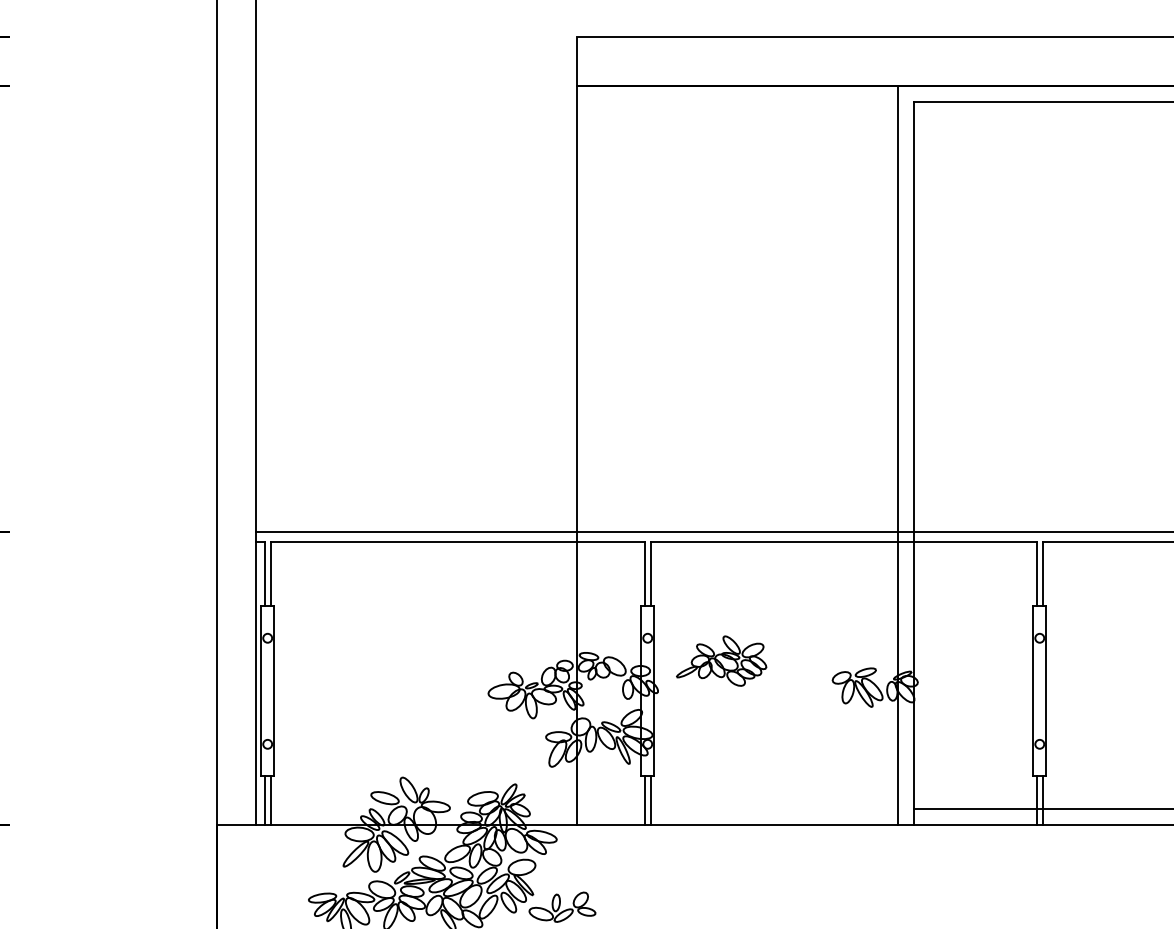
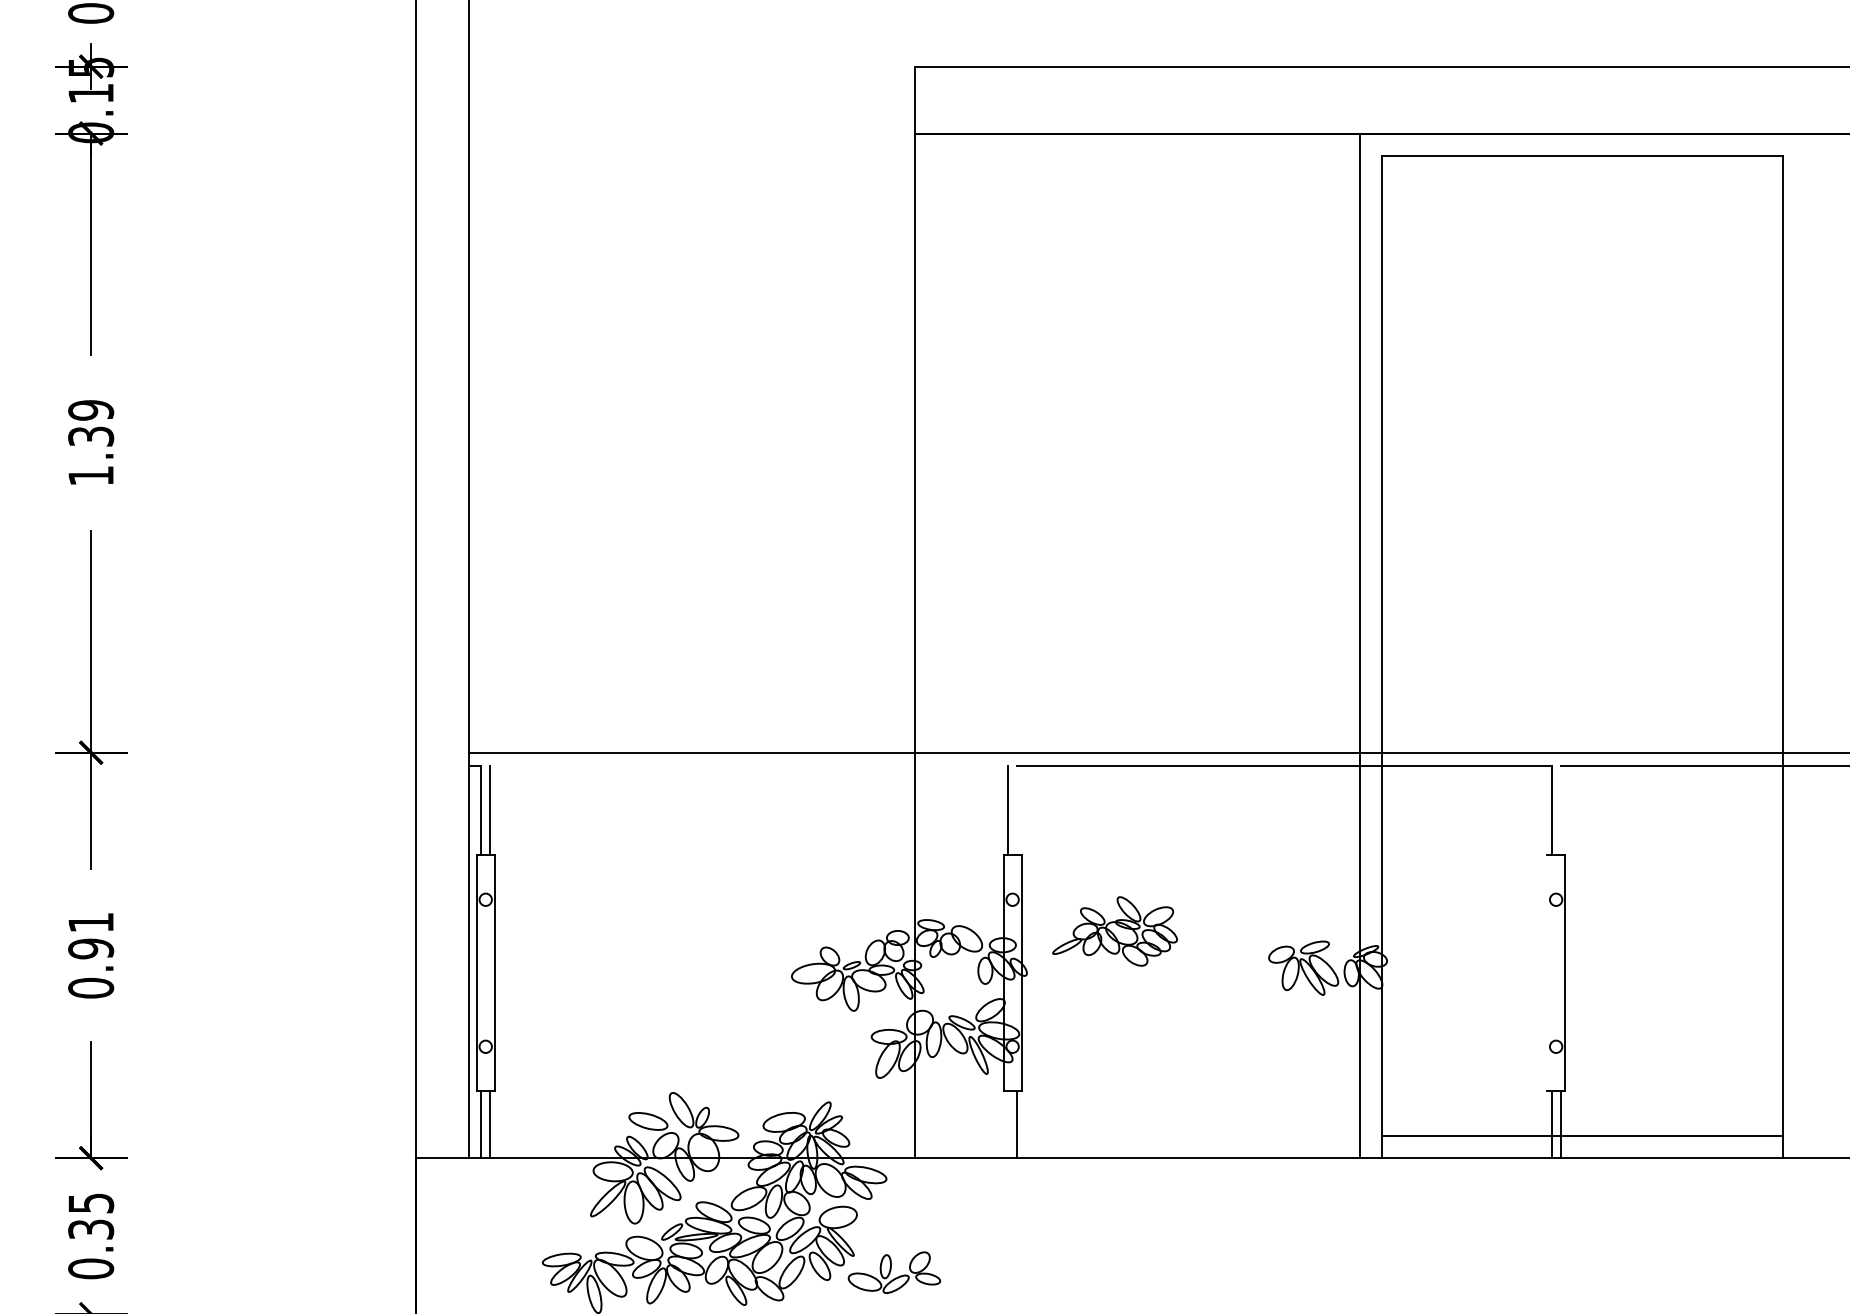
line: (457, 542) -> (749, 766), removed
line: (651, 573) -> (1017, 810), removed
line: (1042, 573) -> (1560, 810), removed
line: (1033, 691) -> (1547, 973), removed
line: (644, 800) -> (1008, 1124), removed

